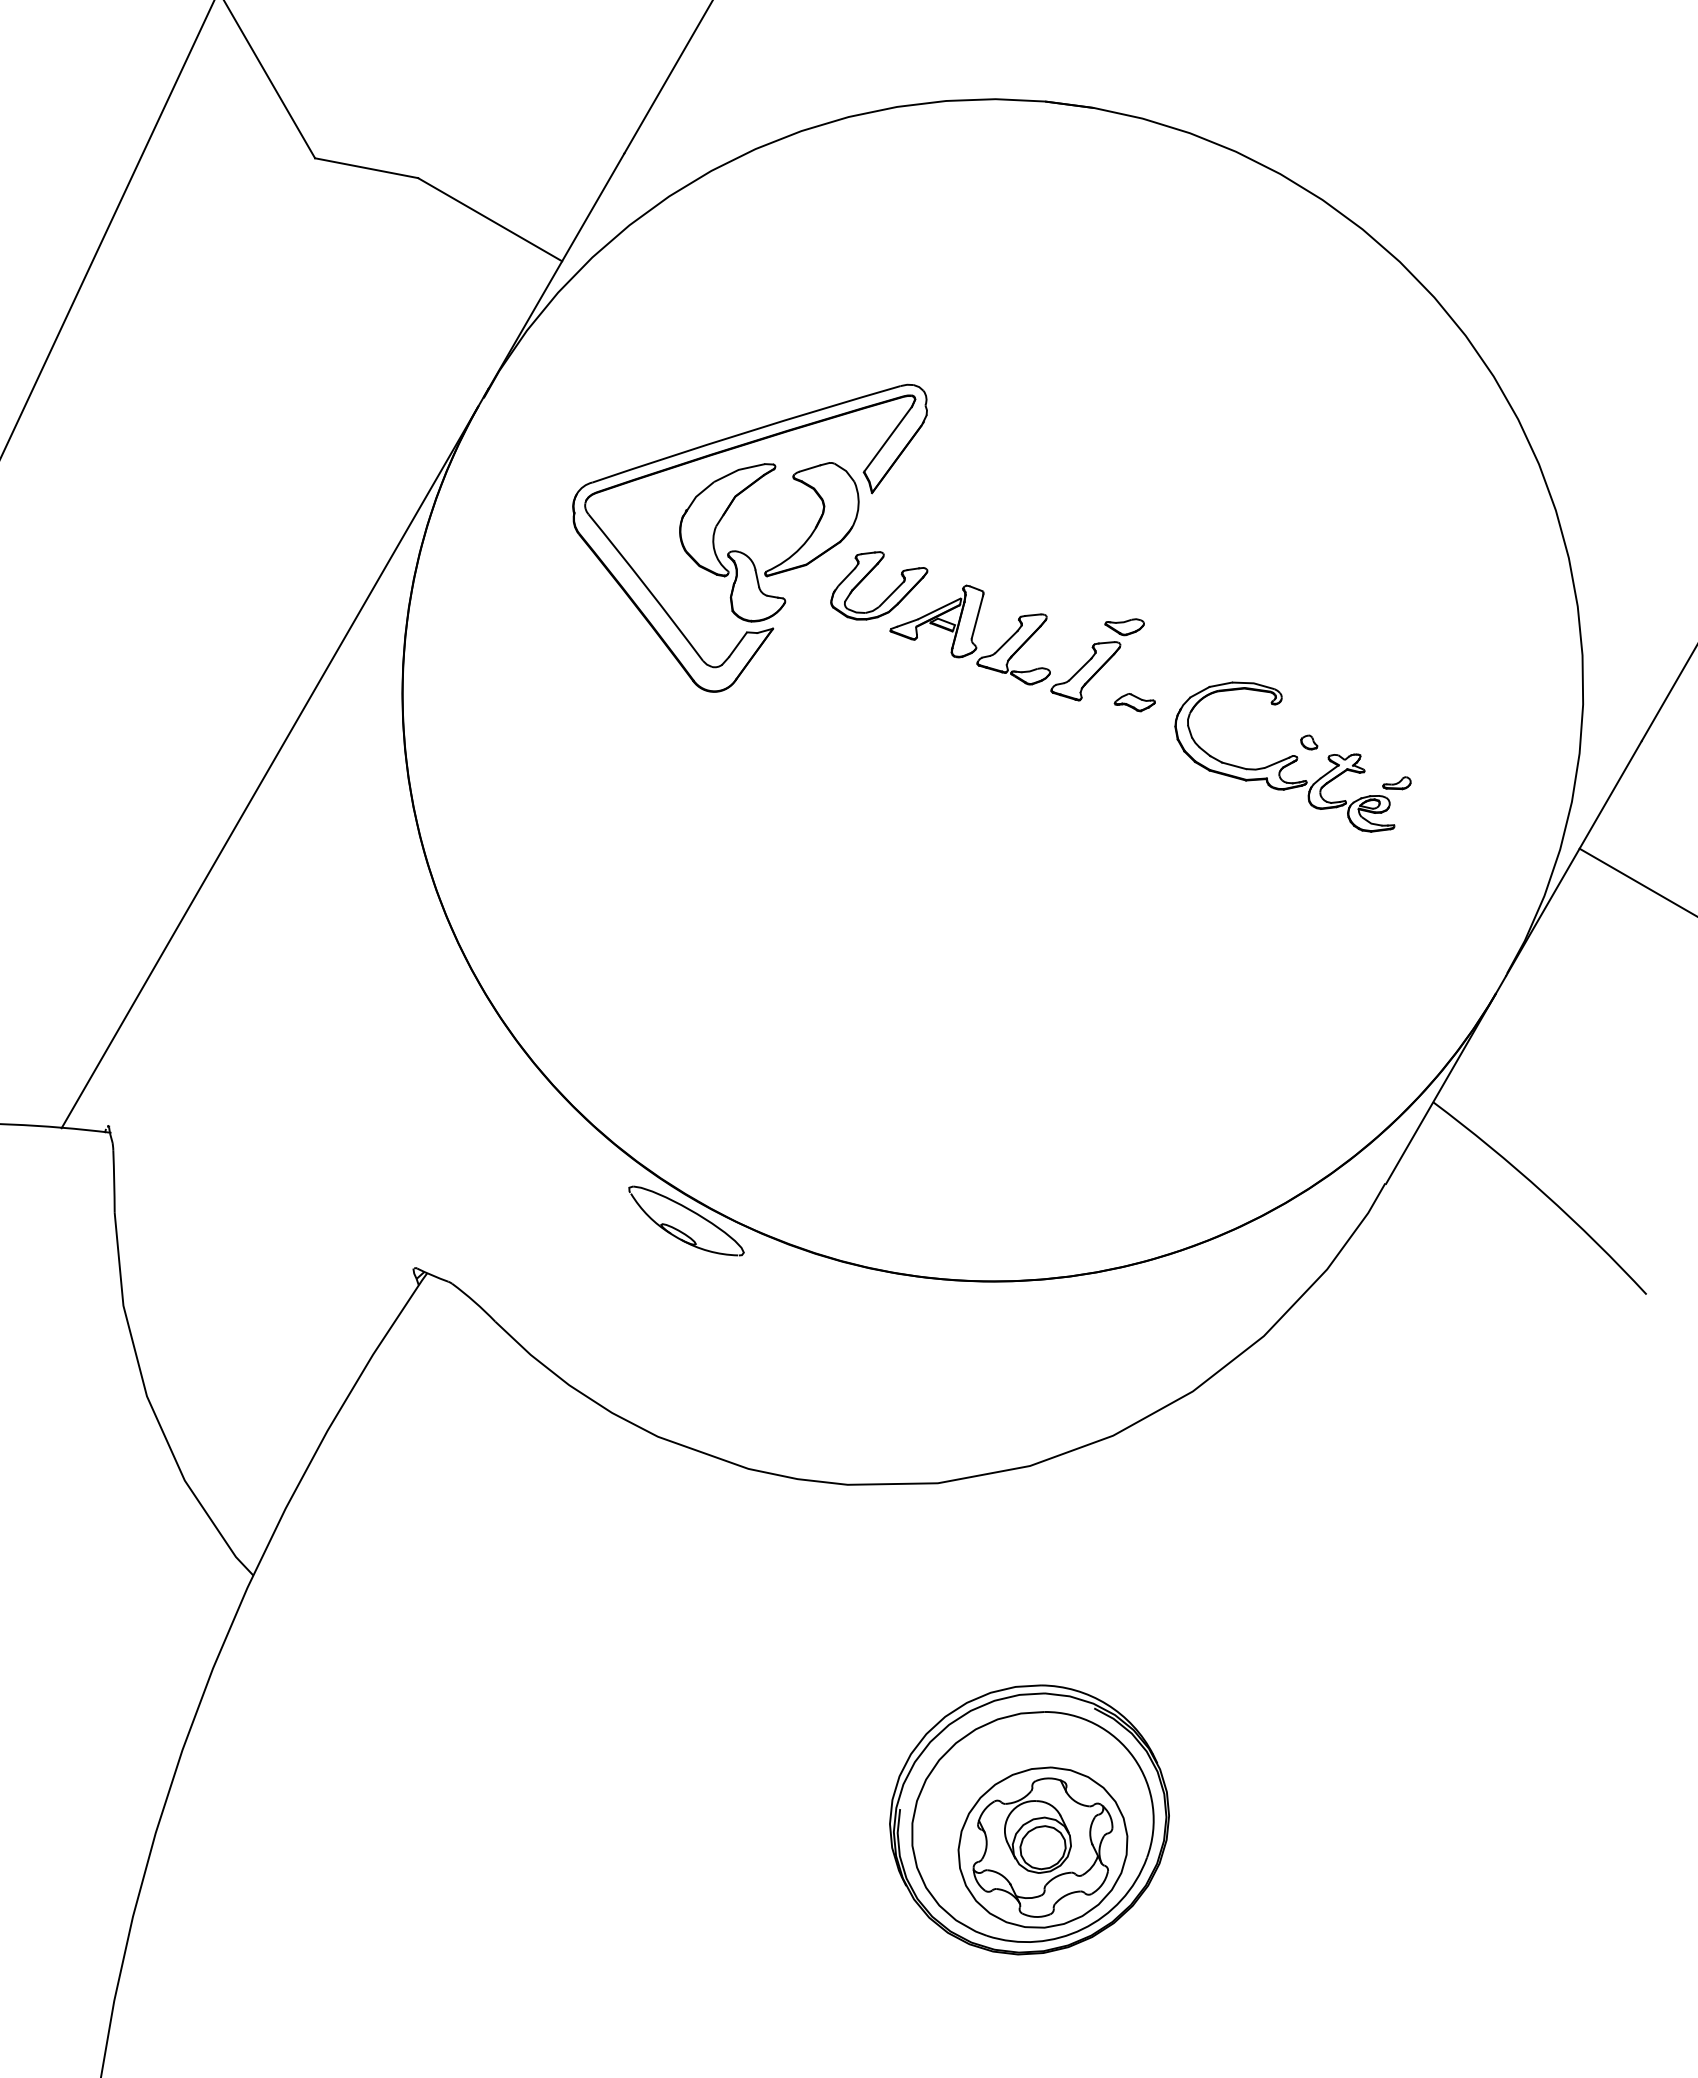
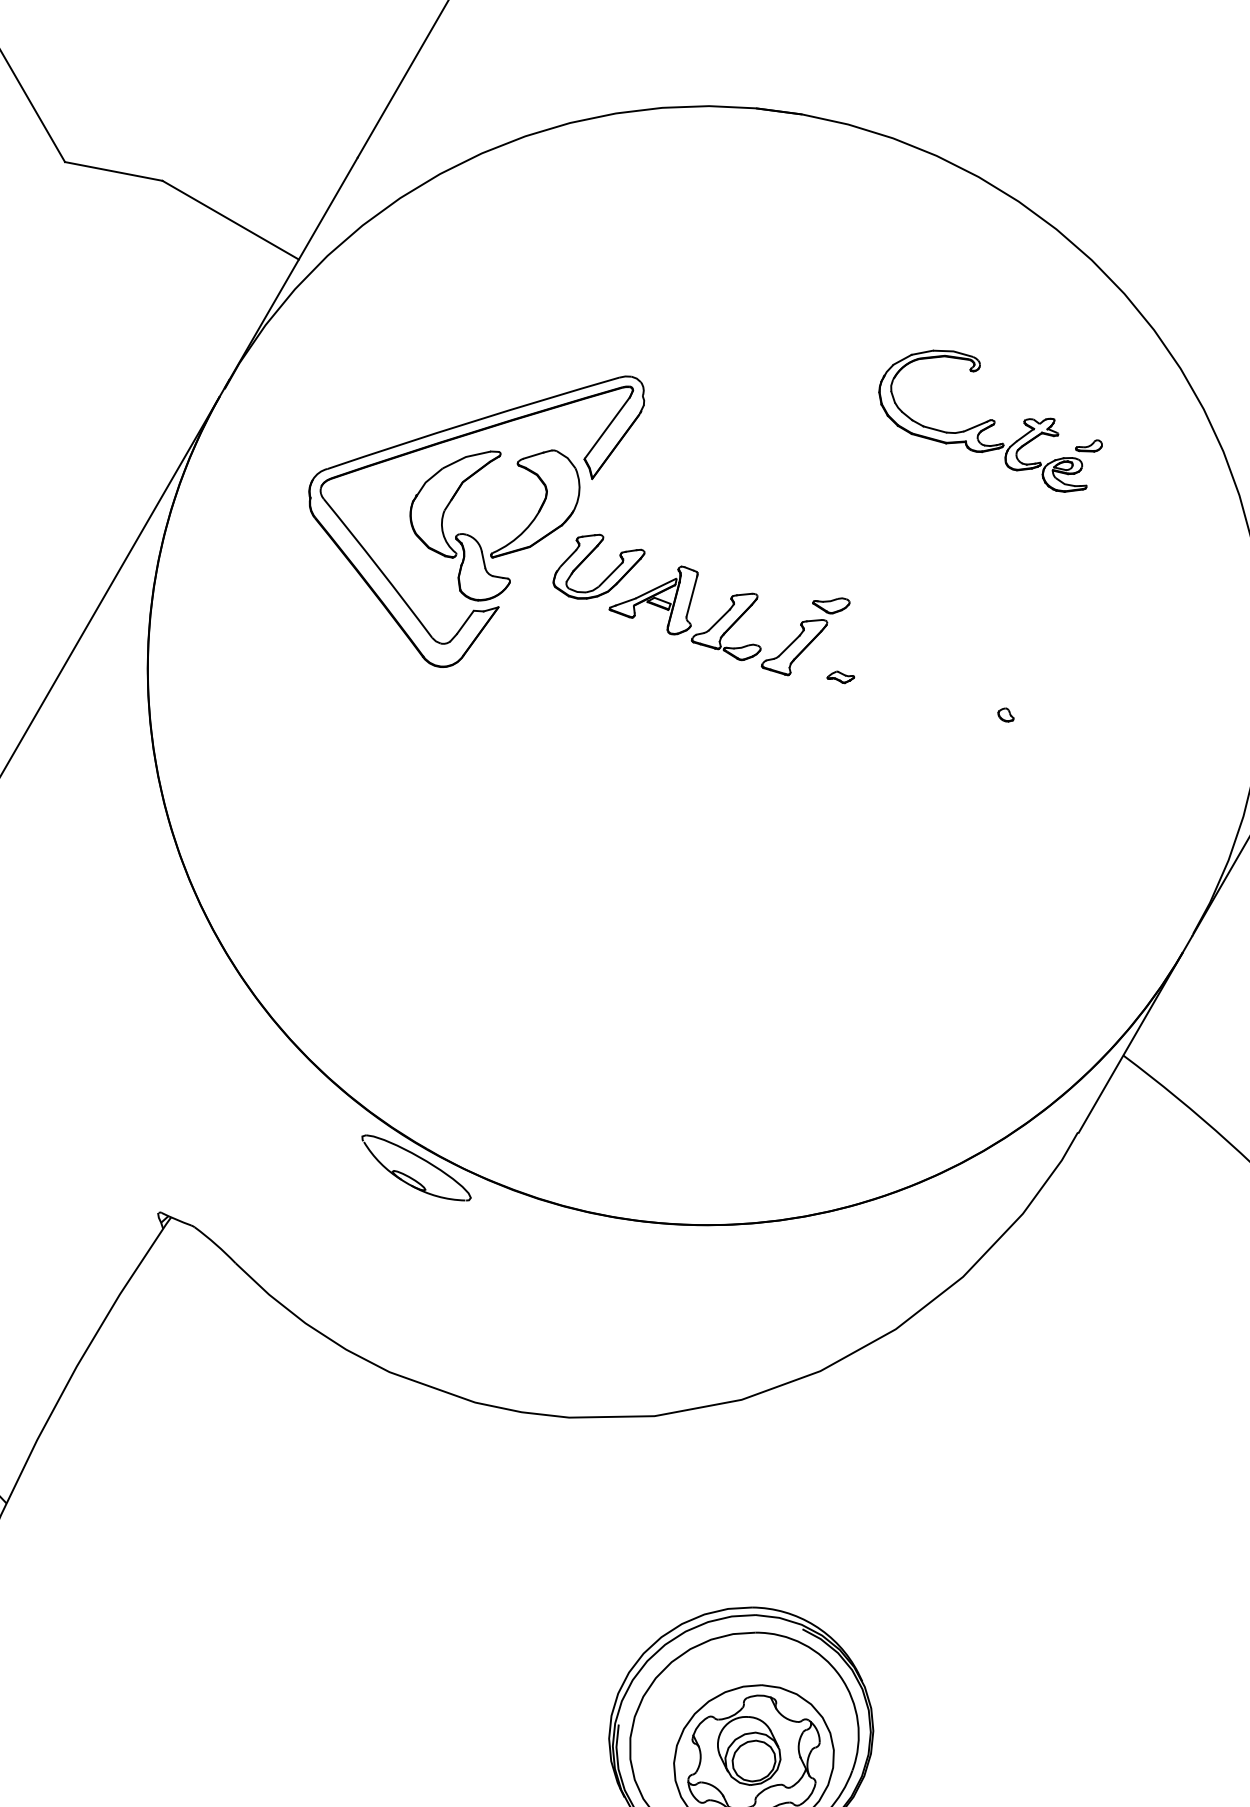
part: (1134, 702) -> (840, 677), size x0.7
part: (1292, 756) -> (990, 420), moved

